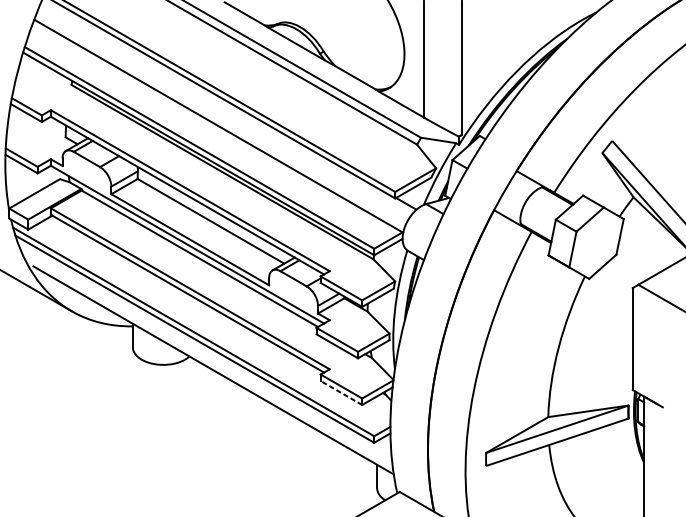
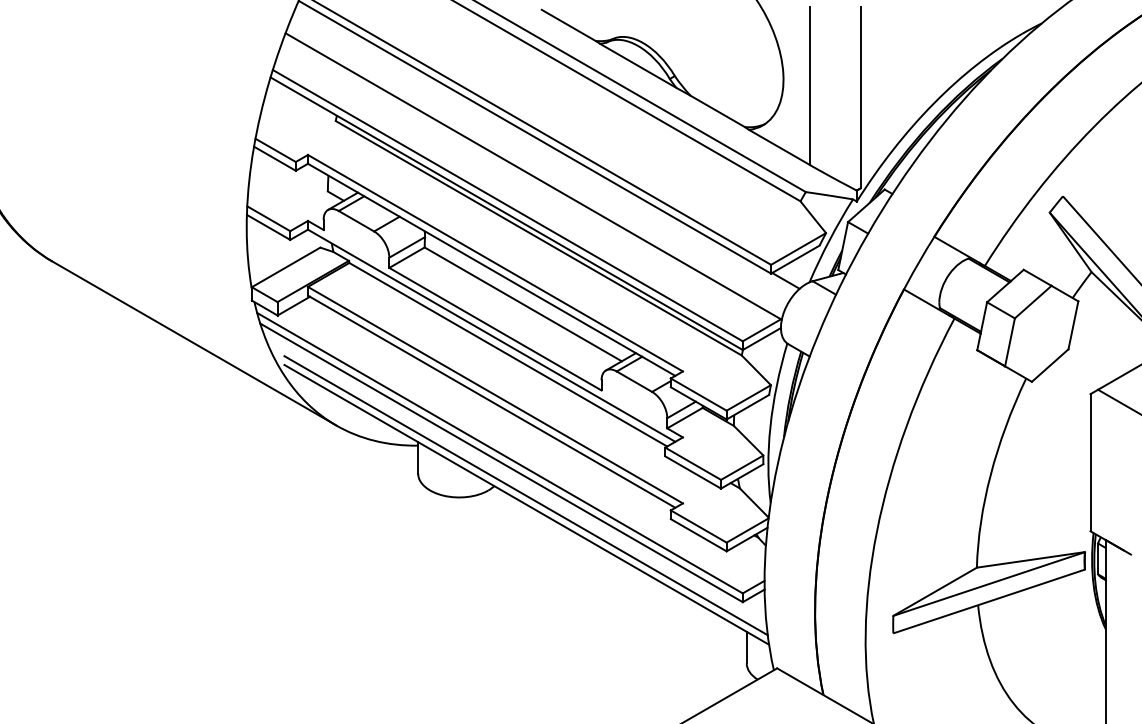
line: (212, 363) -> (525, 495), added
line: (341, 393) -> (698, 535), dashed -> solid

